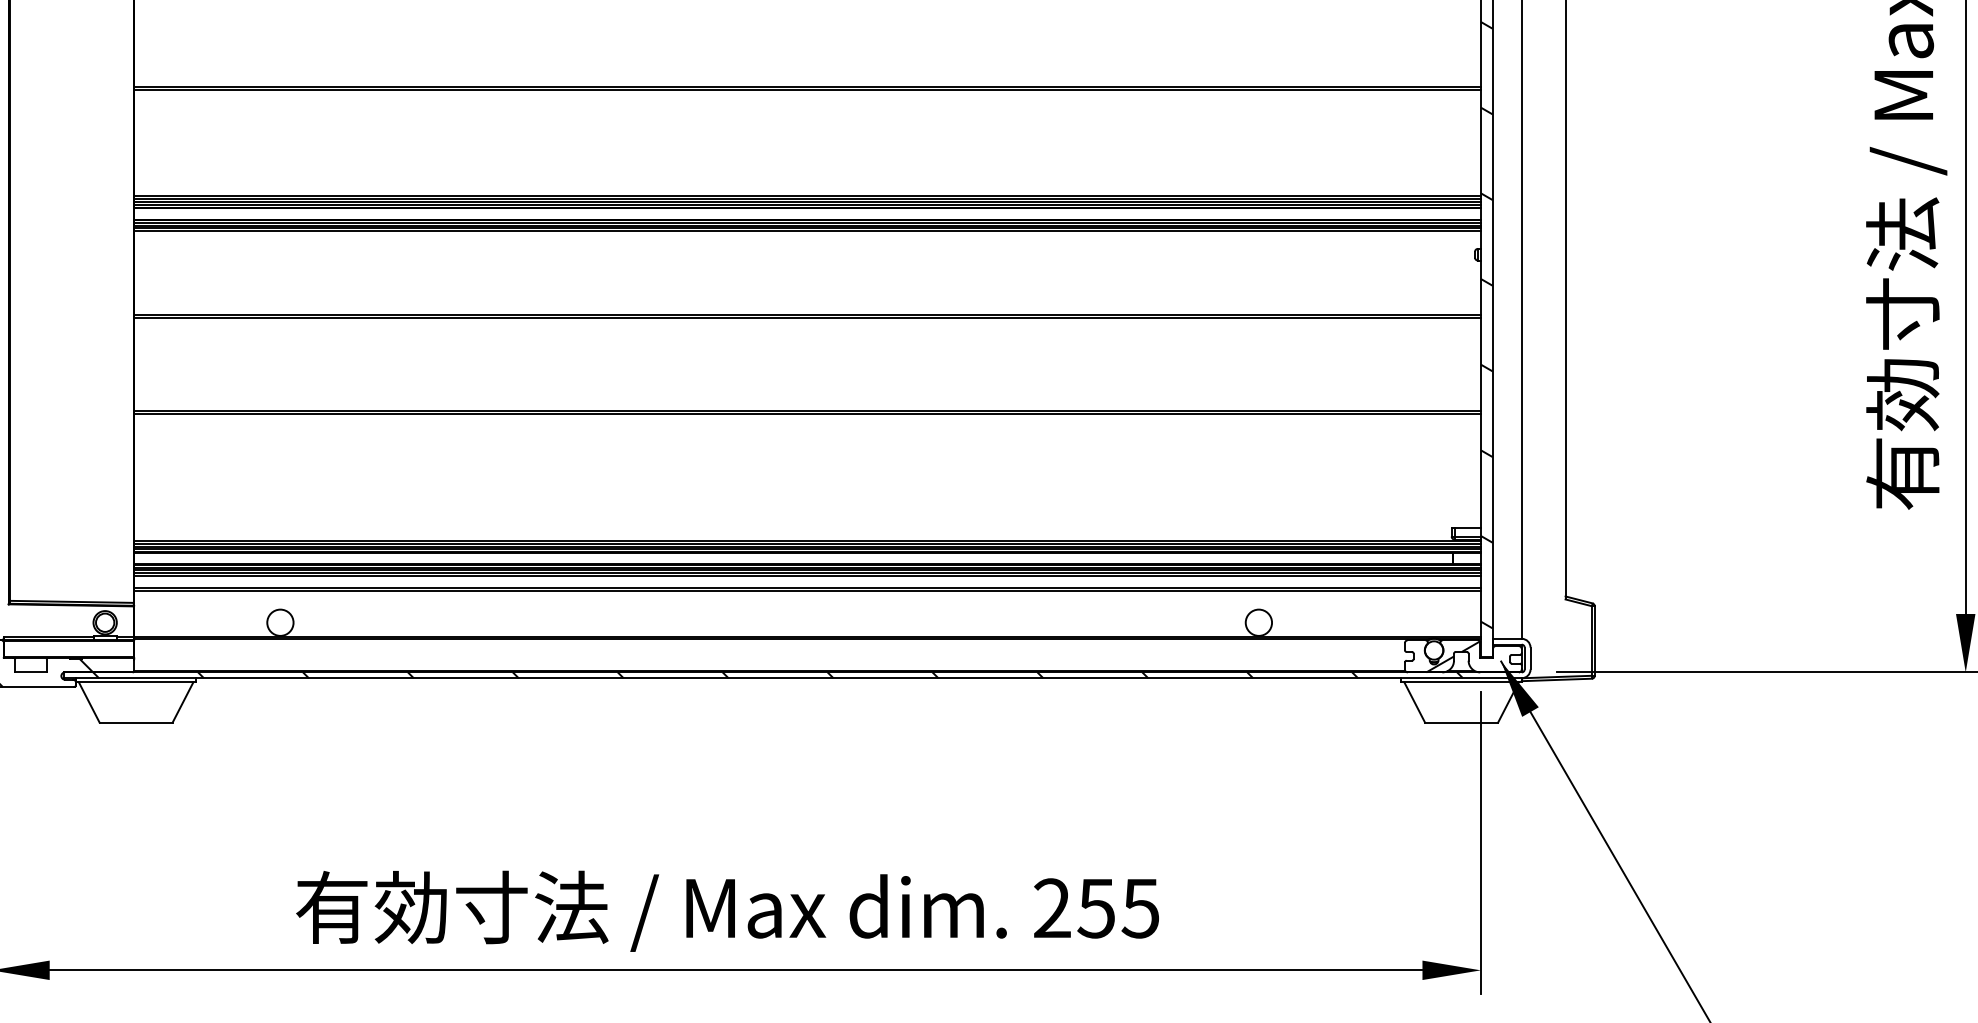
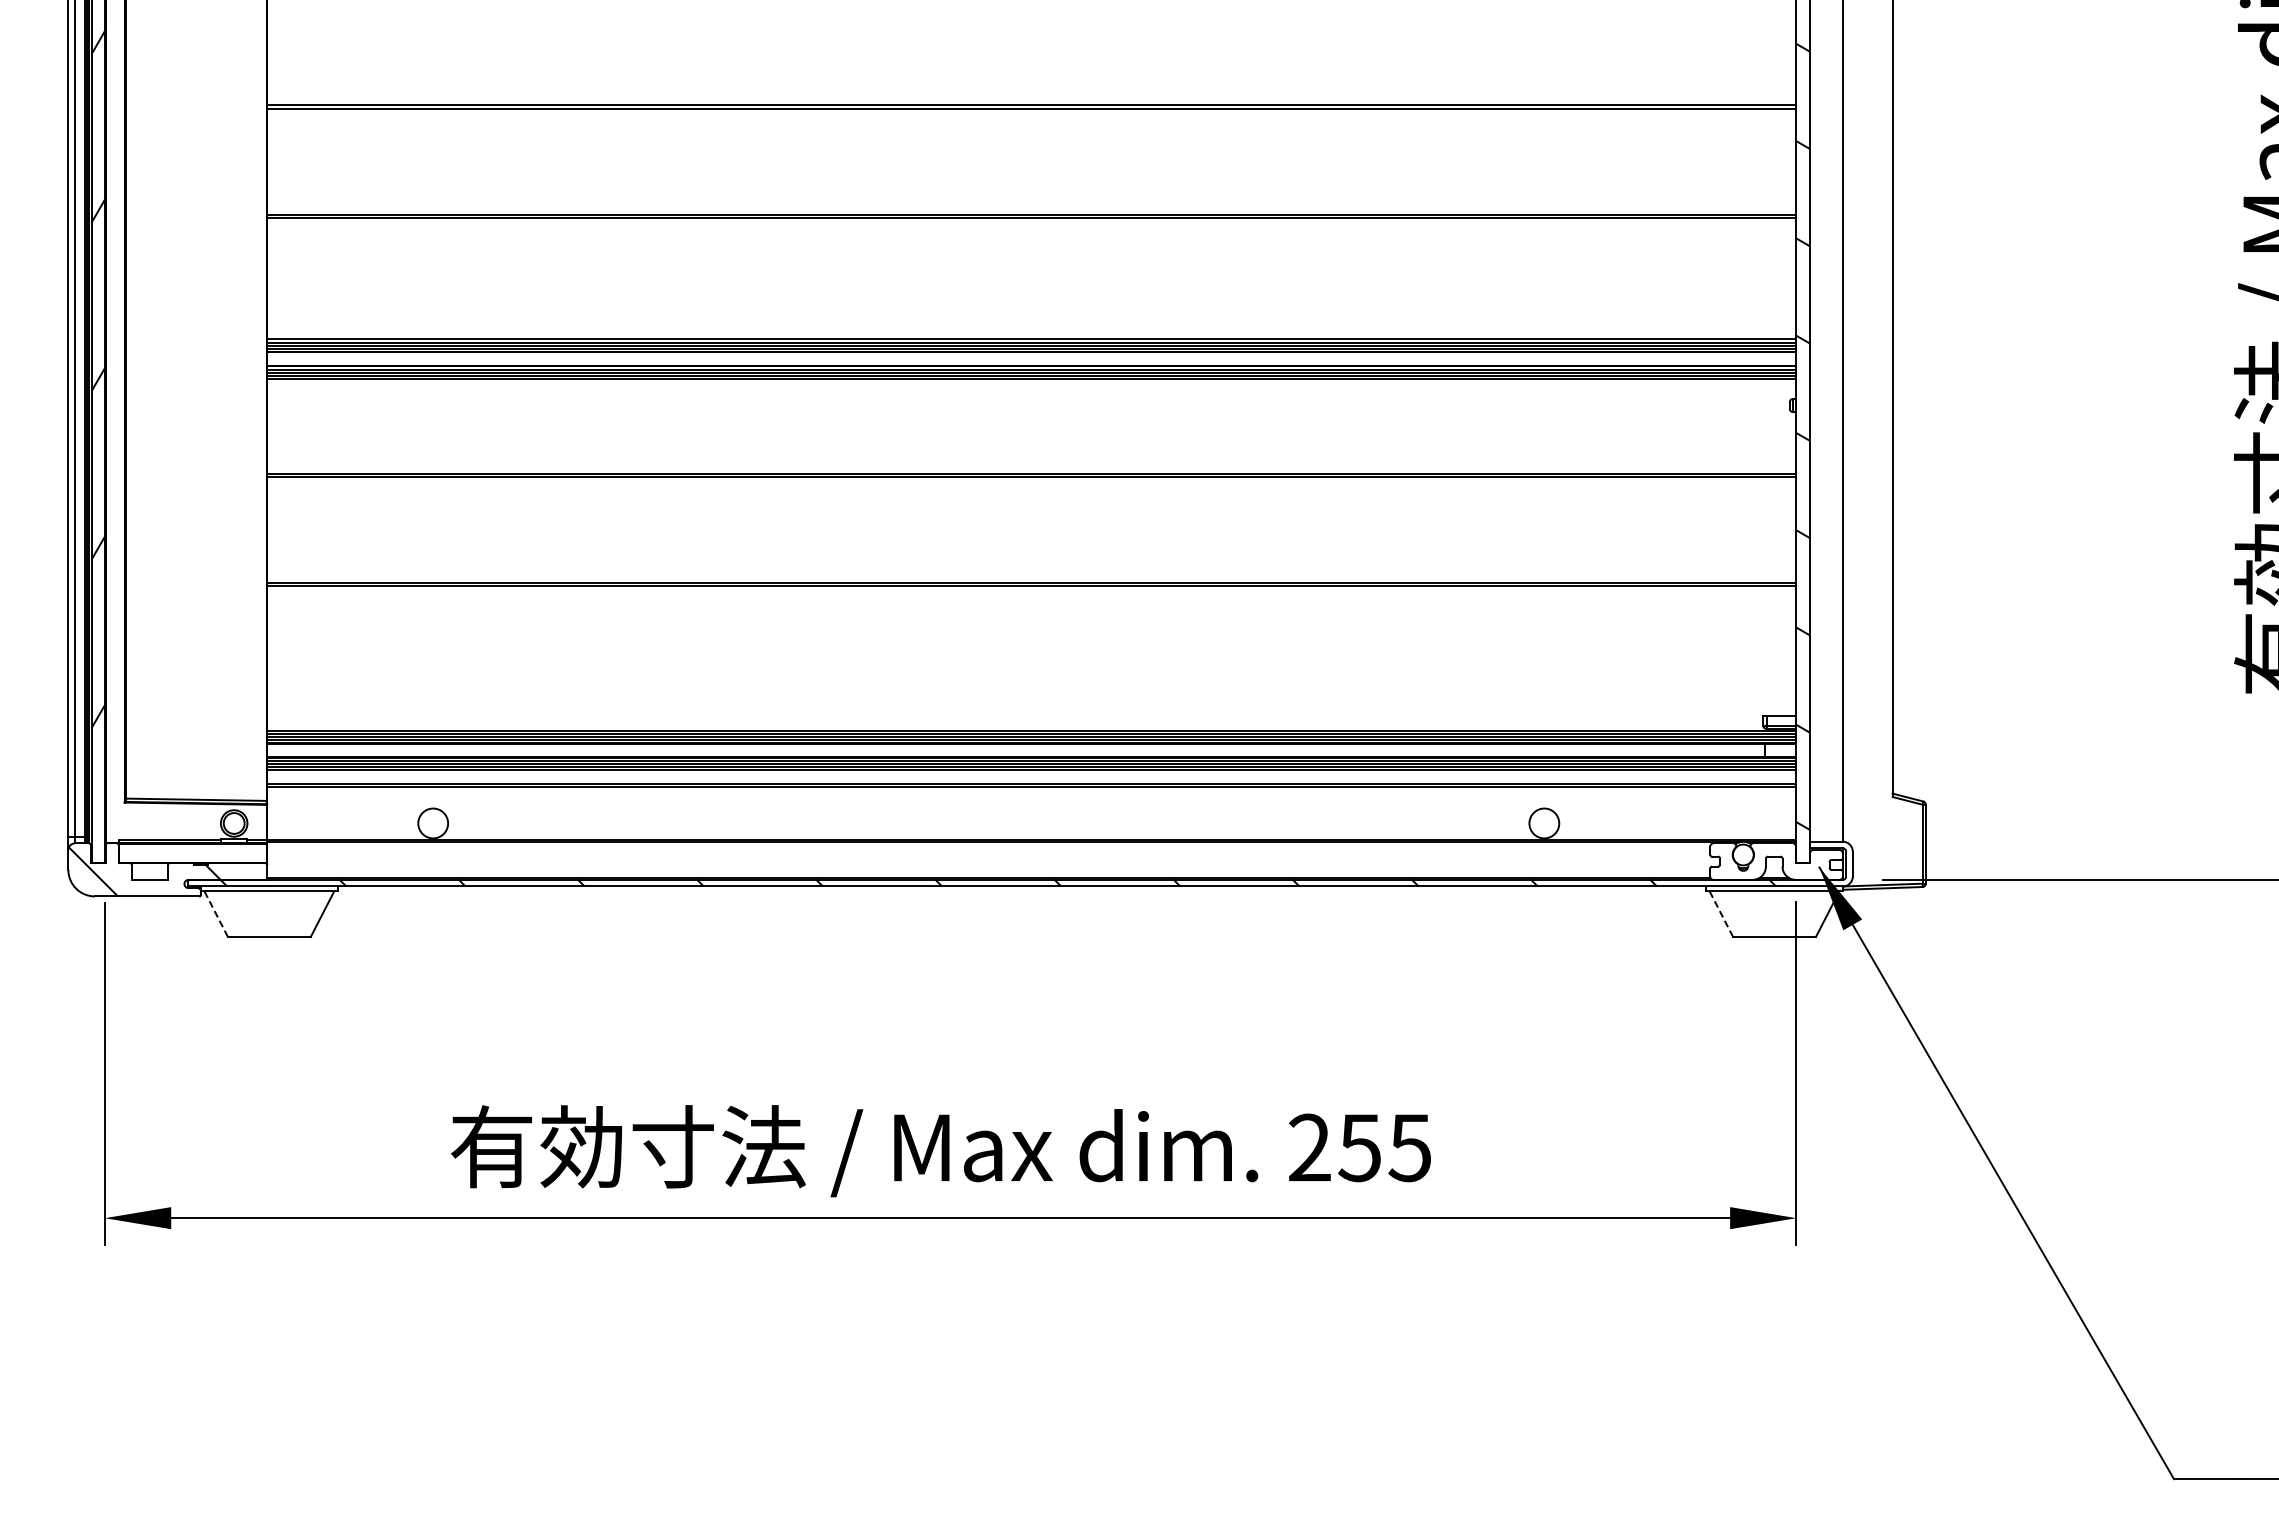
hatch: (1452, 656) -> (1764, 861), removed
line: (89, 702) -> (216, 914), solid -> dashed
line: (1414, 702) -> (1721, 914), solid -> dashed

